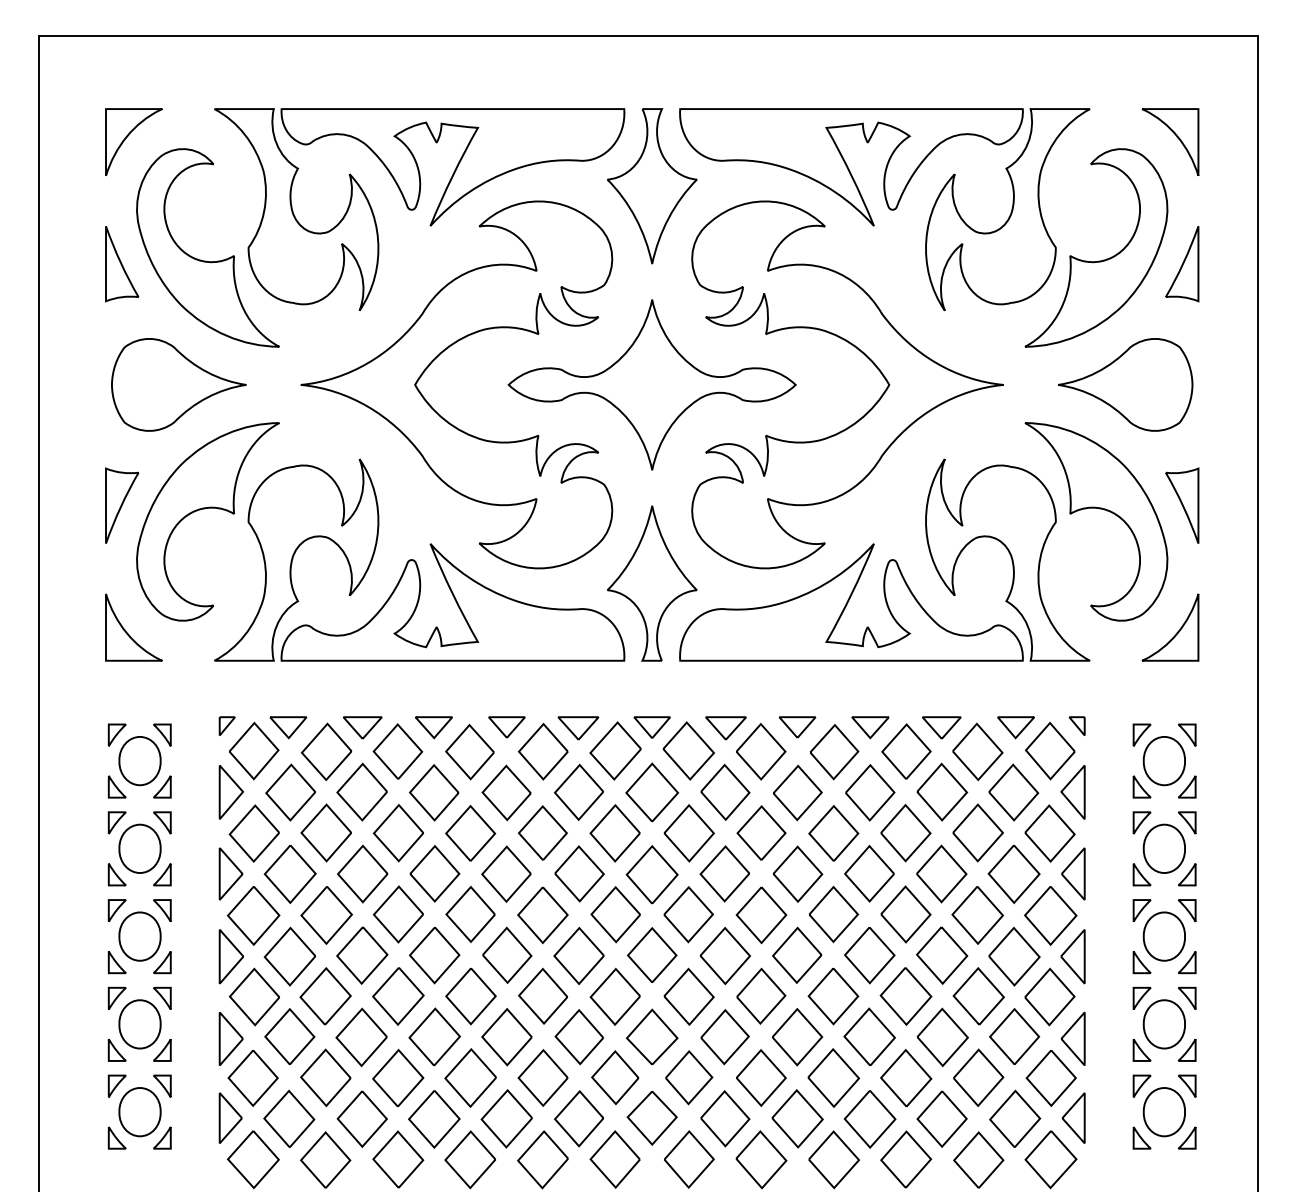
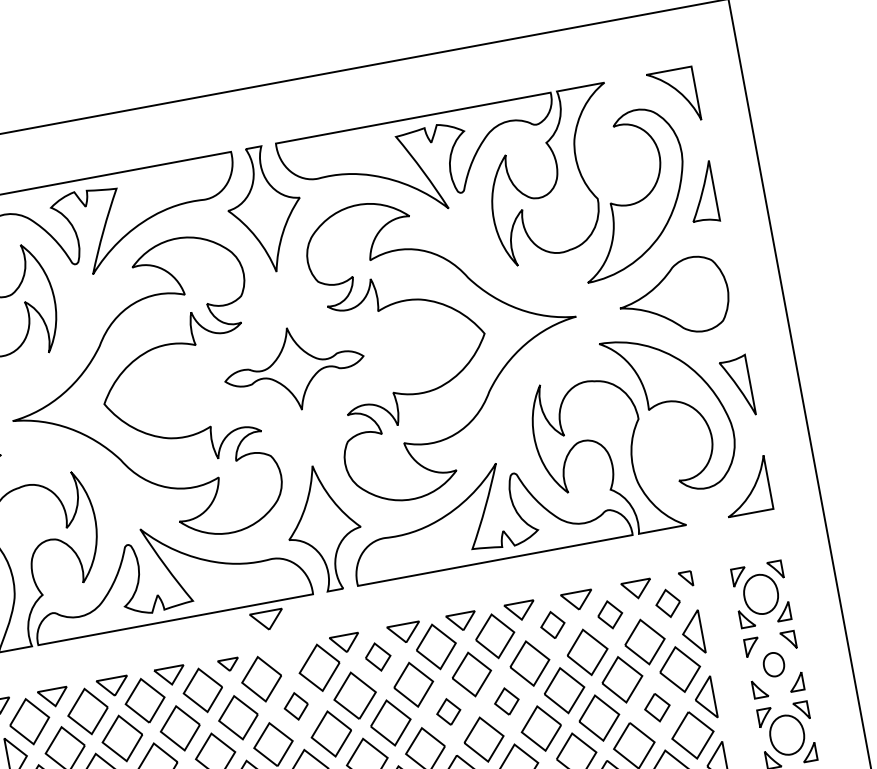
part: (651, 384) -> (293, 368), size x0.6
part: (506, 727) -> (228, 665), size x0.7
part: (578, 728) -> (267, 620), moved
part: (688, 750) -> (377, 656), size x0.6
part: (906, 751) -> (552, 625), size x0.6
part: (977, 751) -> (609, 614), size x0.6
part: (1050, 751) -> (668, 603), size x0.6
part: (578, 791) -> (295, 705), size x0.6
part: (761, 832) -> (448, 711), size x0.6
part: (833, 833) -> (506, 701), size x0.6
part: (1163, 848) -> (773, 664), size x0.6
part: (1013, 874) -> (656, 707), size x0.6

